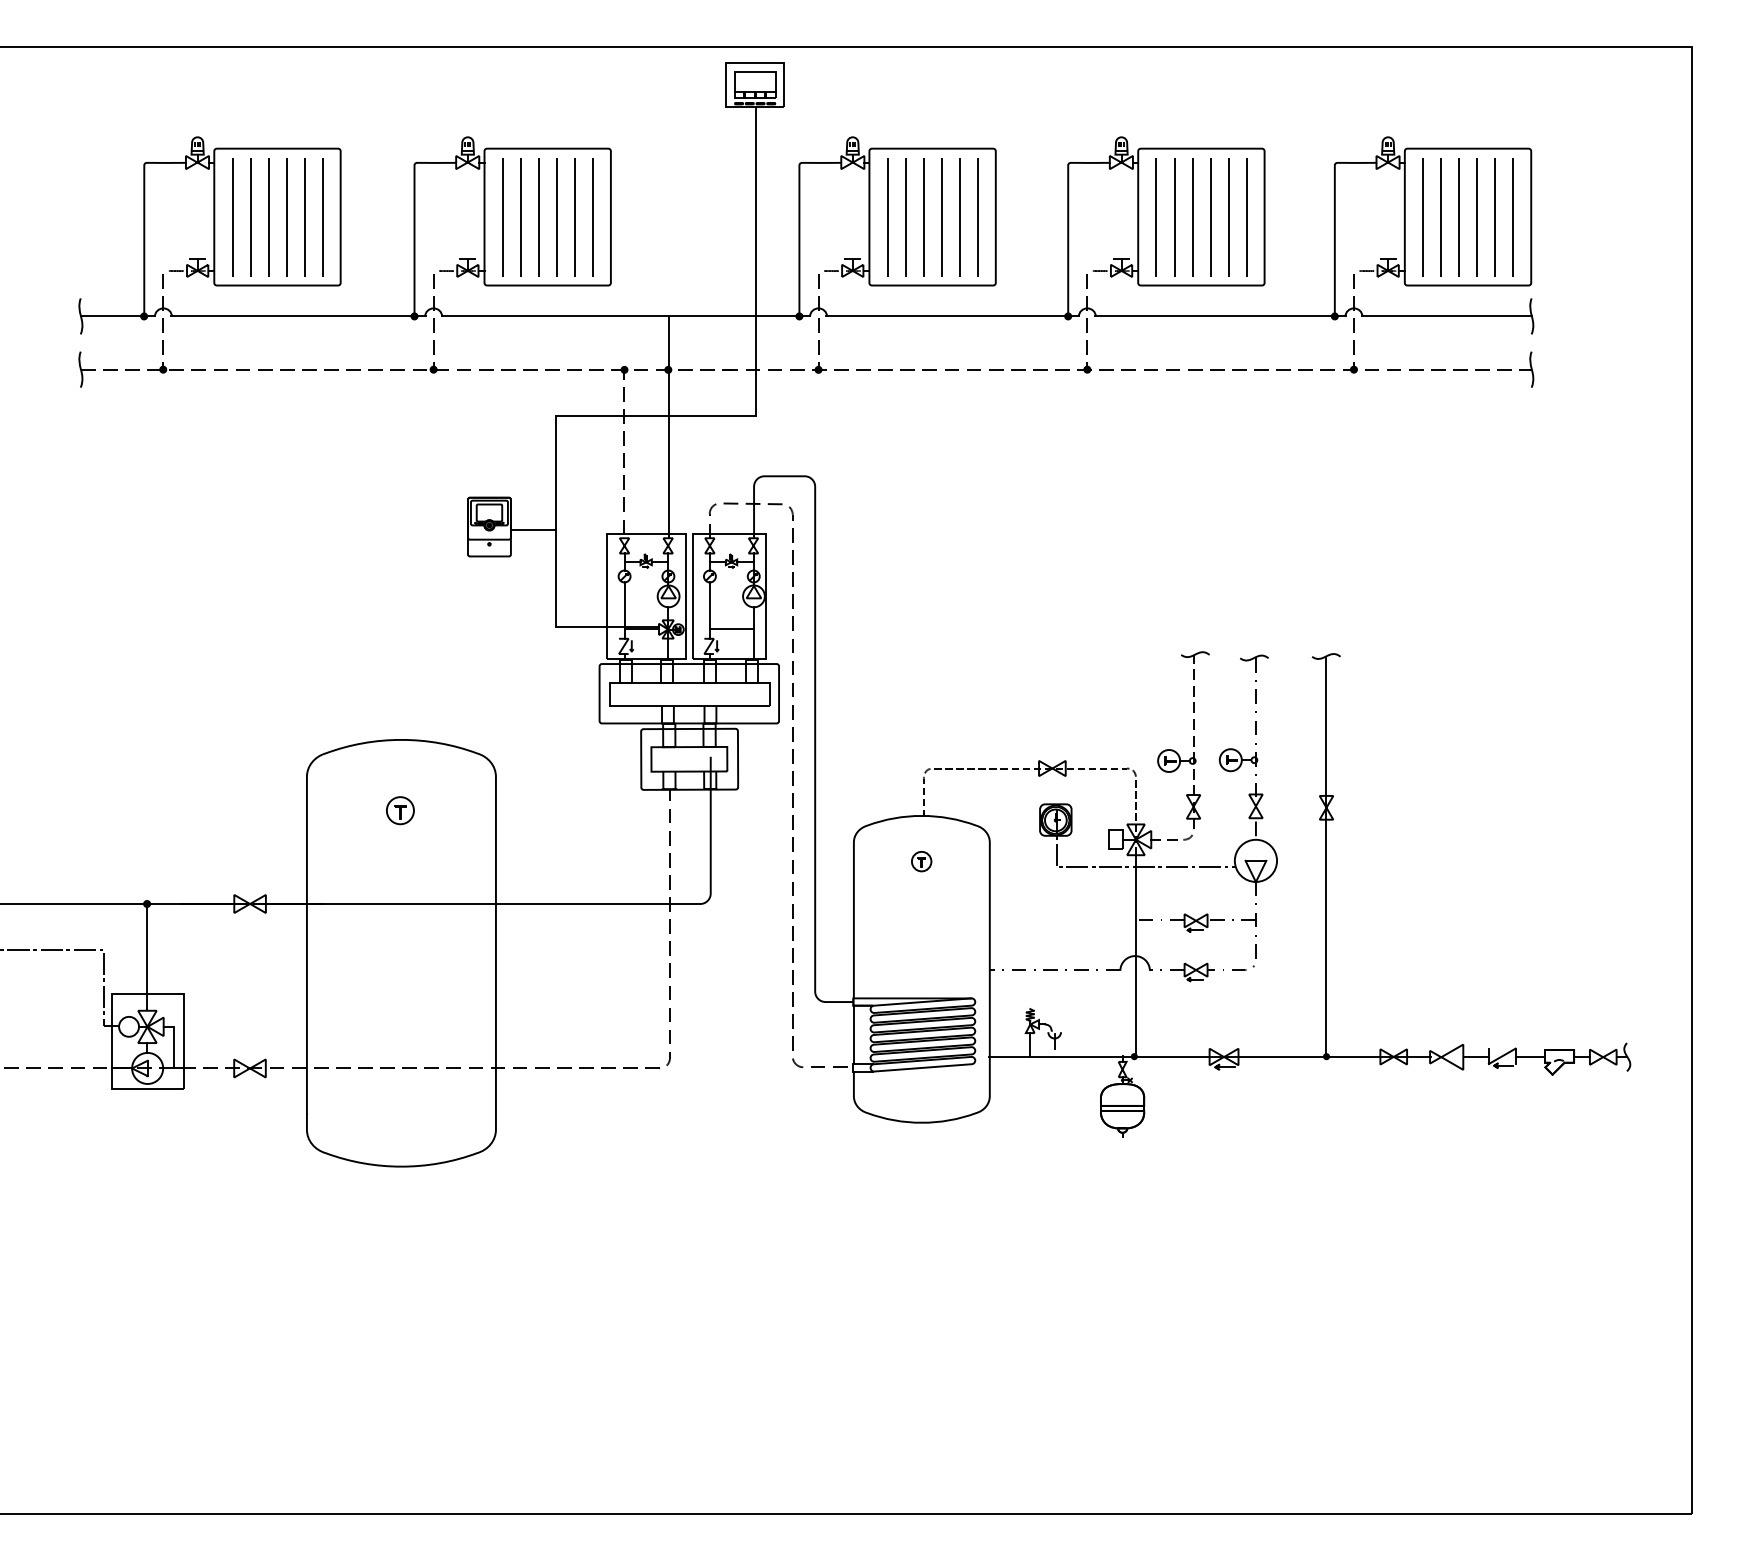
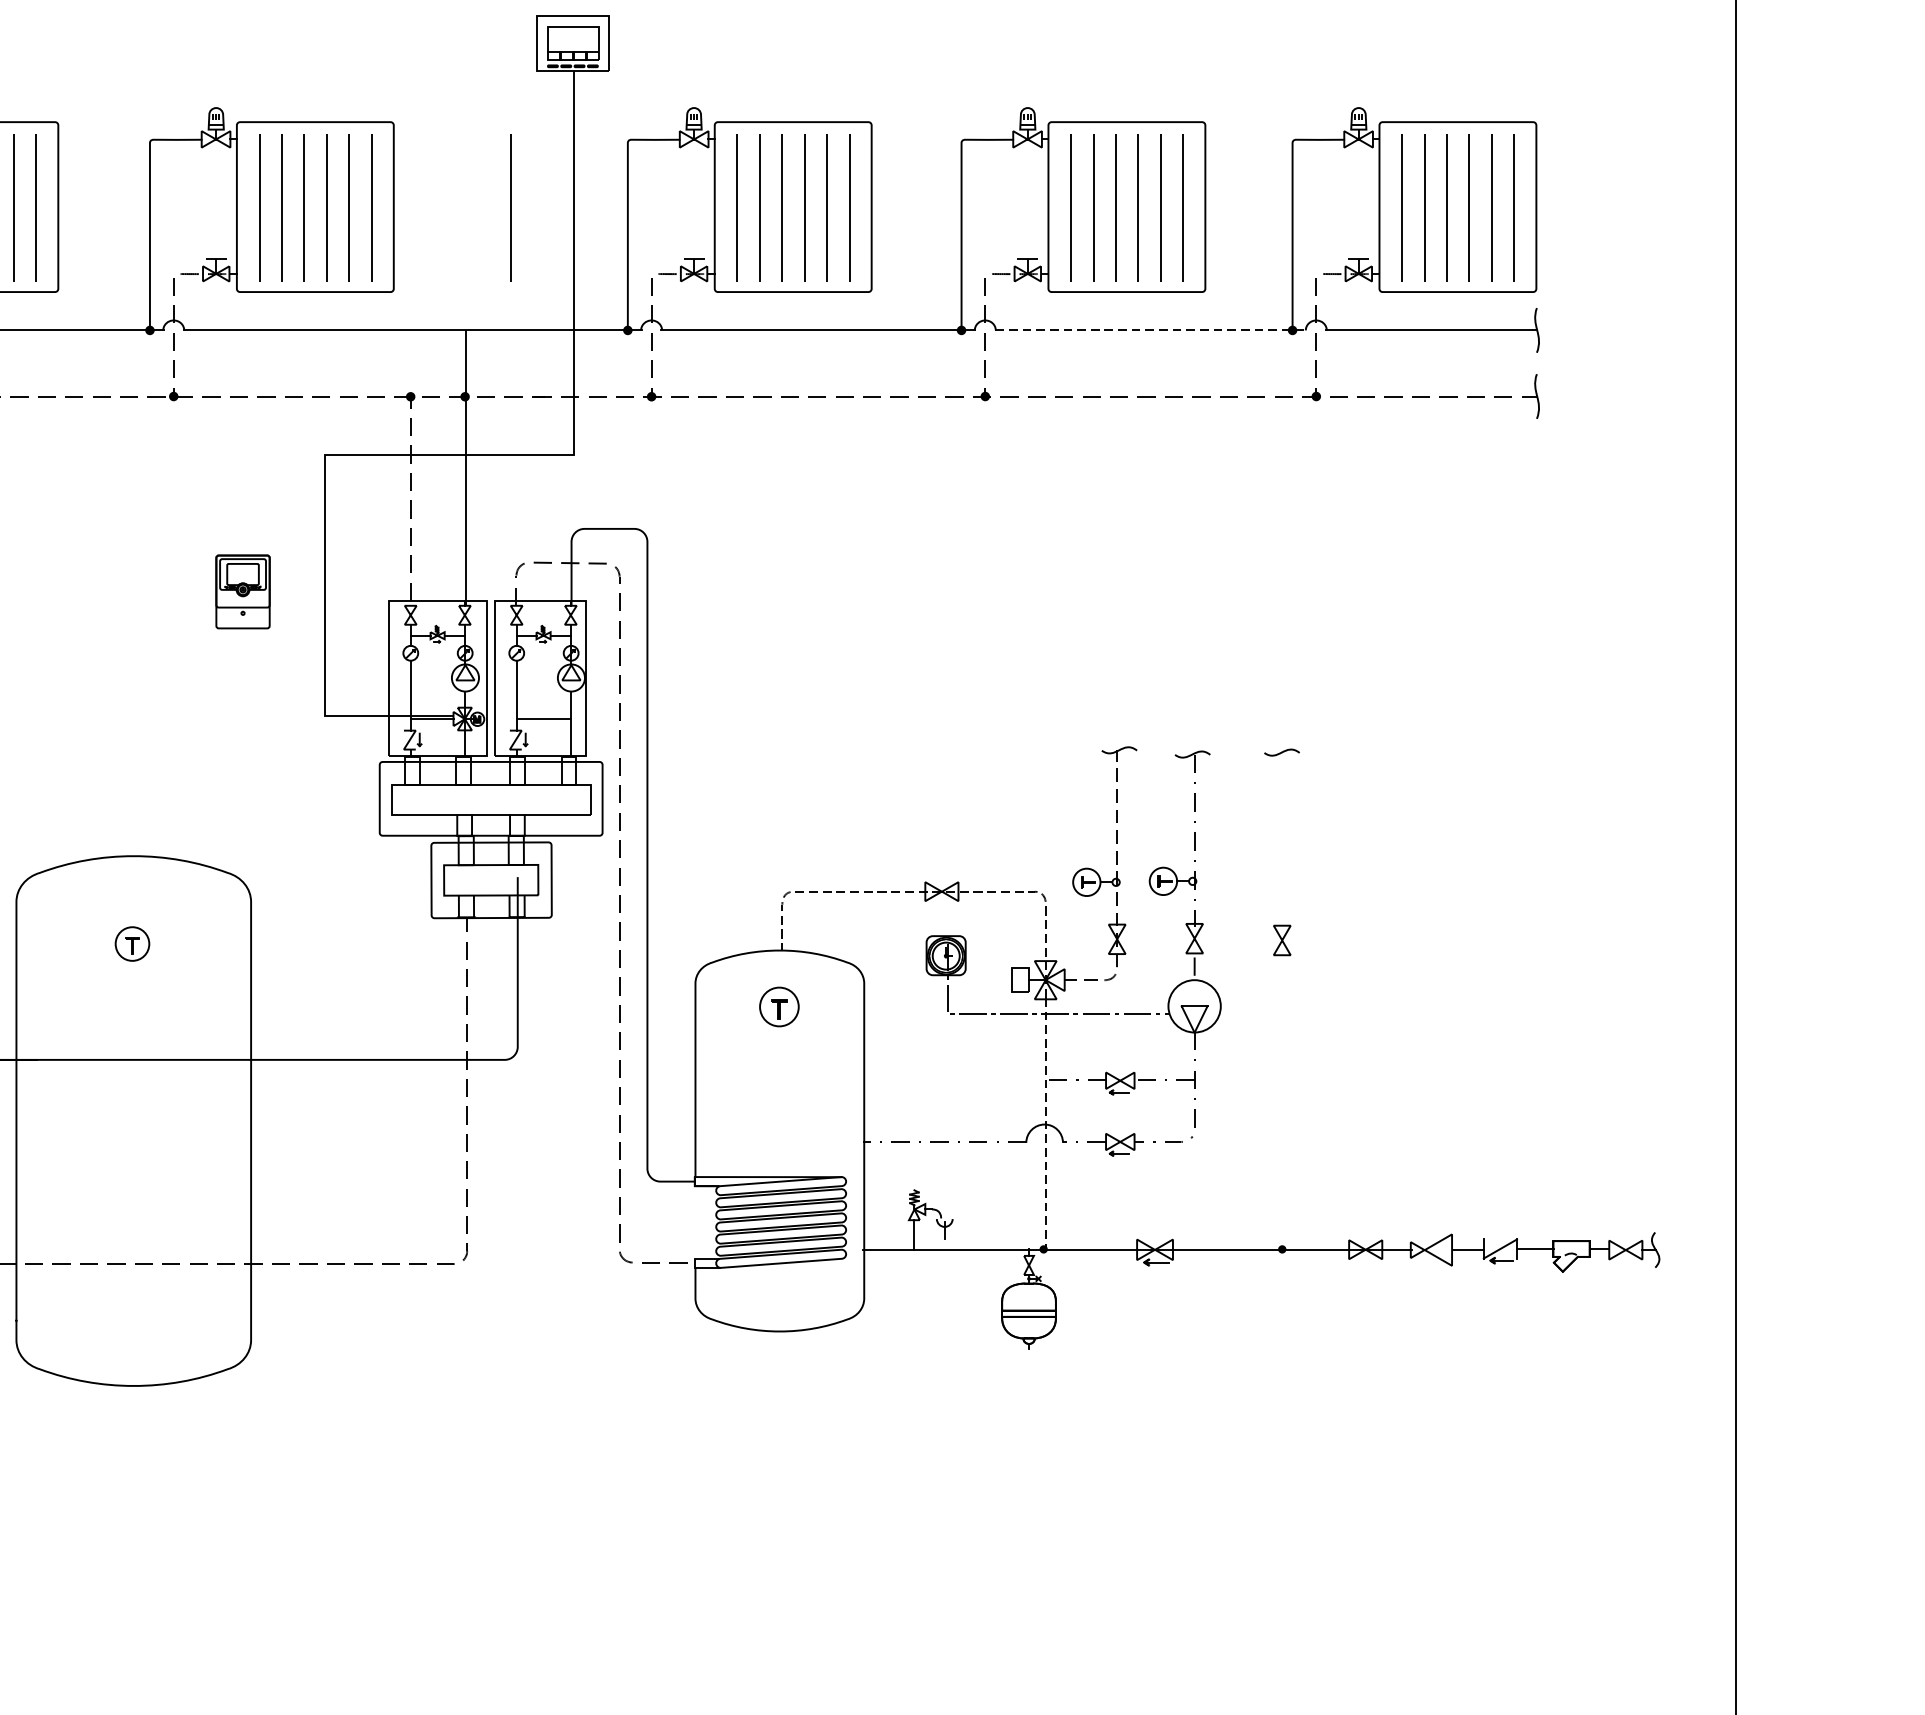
line: (704, 217) -> (510, 207), added
line: (1221, 316) -> (1151, 330), solid -> dashed
line: (533, 529) -> (297, 594), removed
line: (1326, 856) -> (1282, 1000), removed
part: (921, 861) -> (779, 1007), size x1.6
line: (1136, 955) -> (1046, 1123), solid -> dashed
line: (853, 1034) -> (694, 1221), removed

